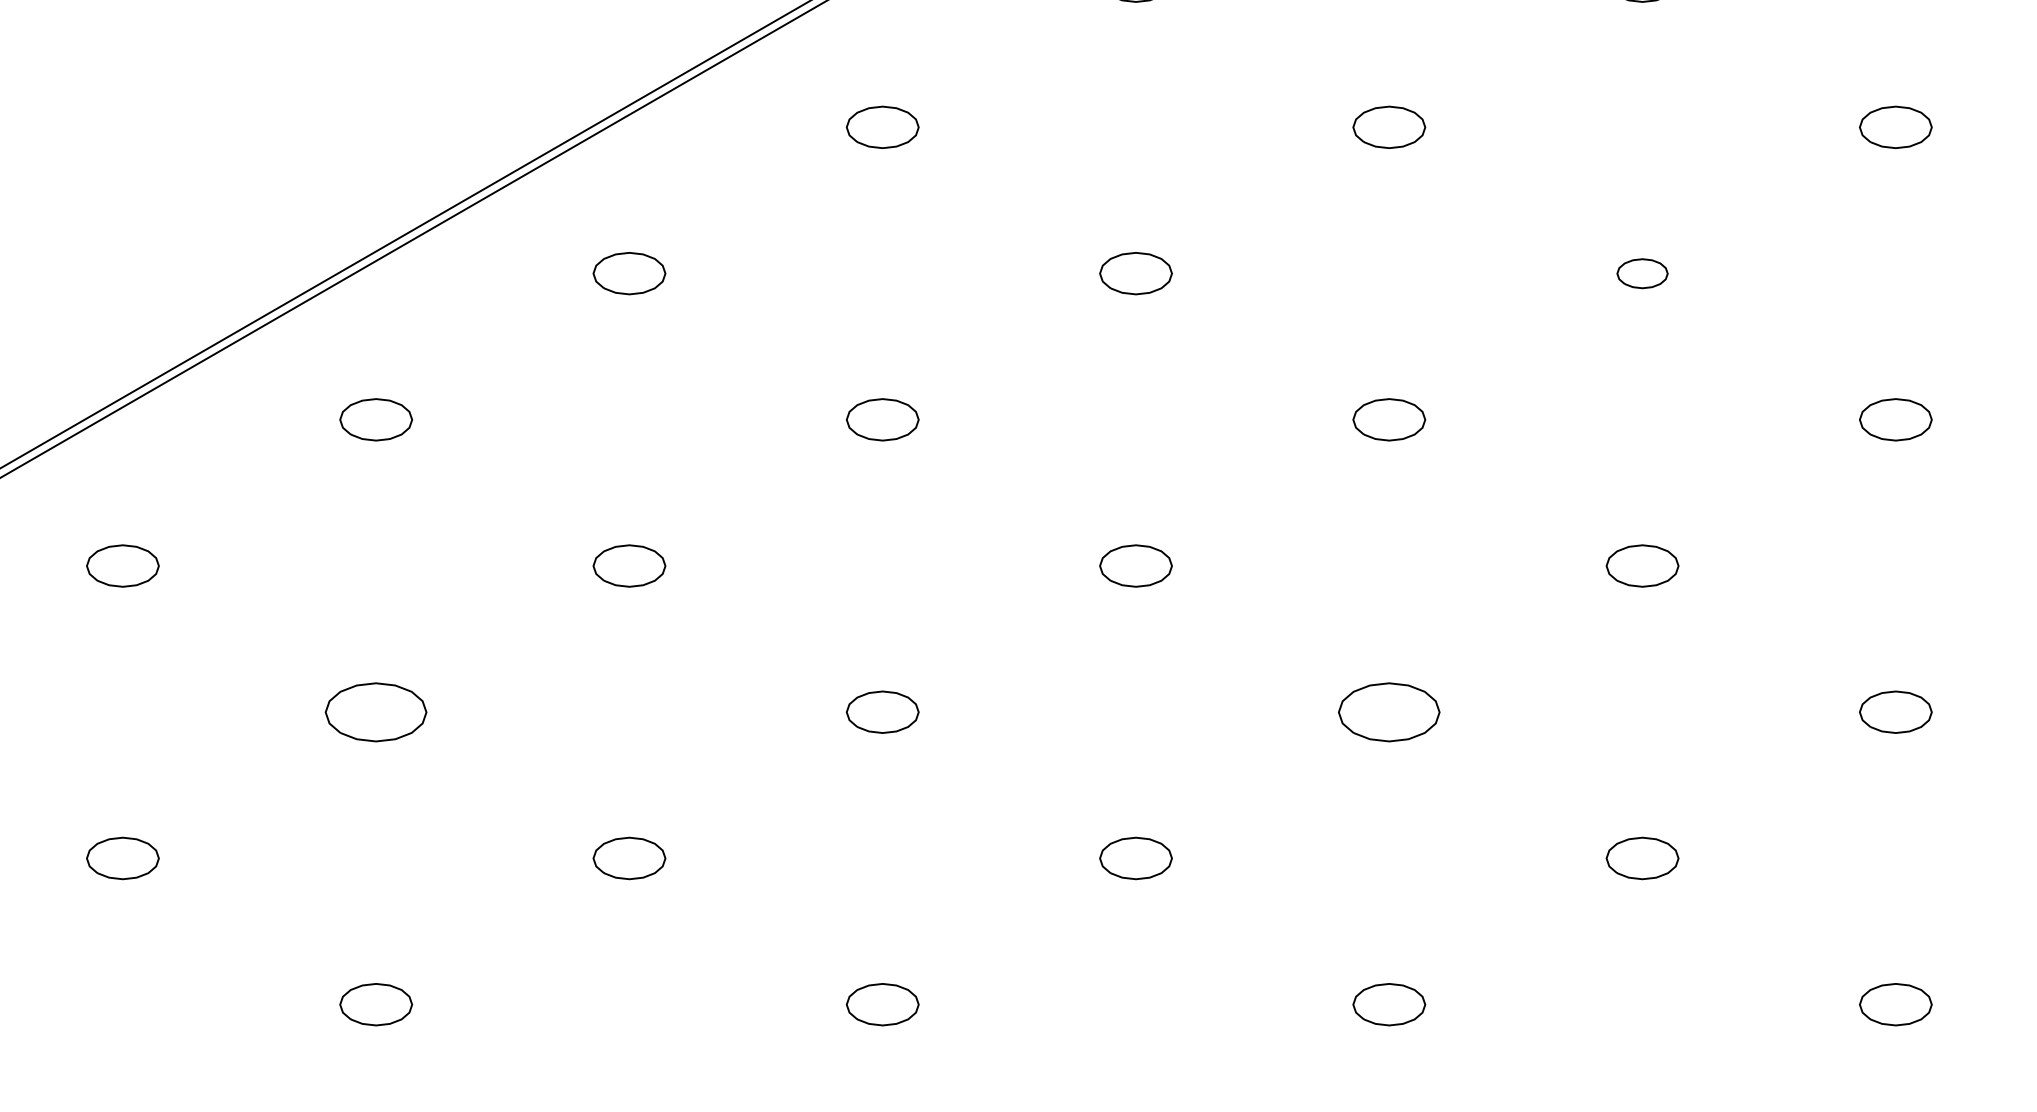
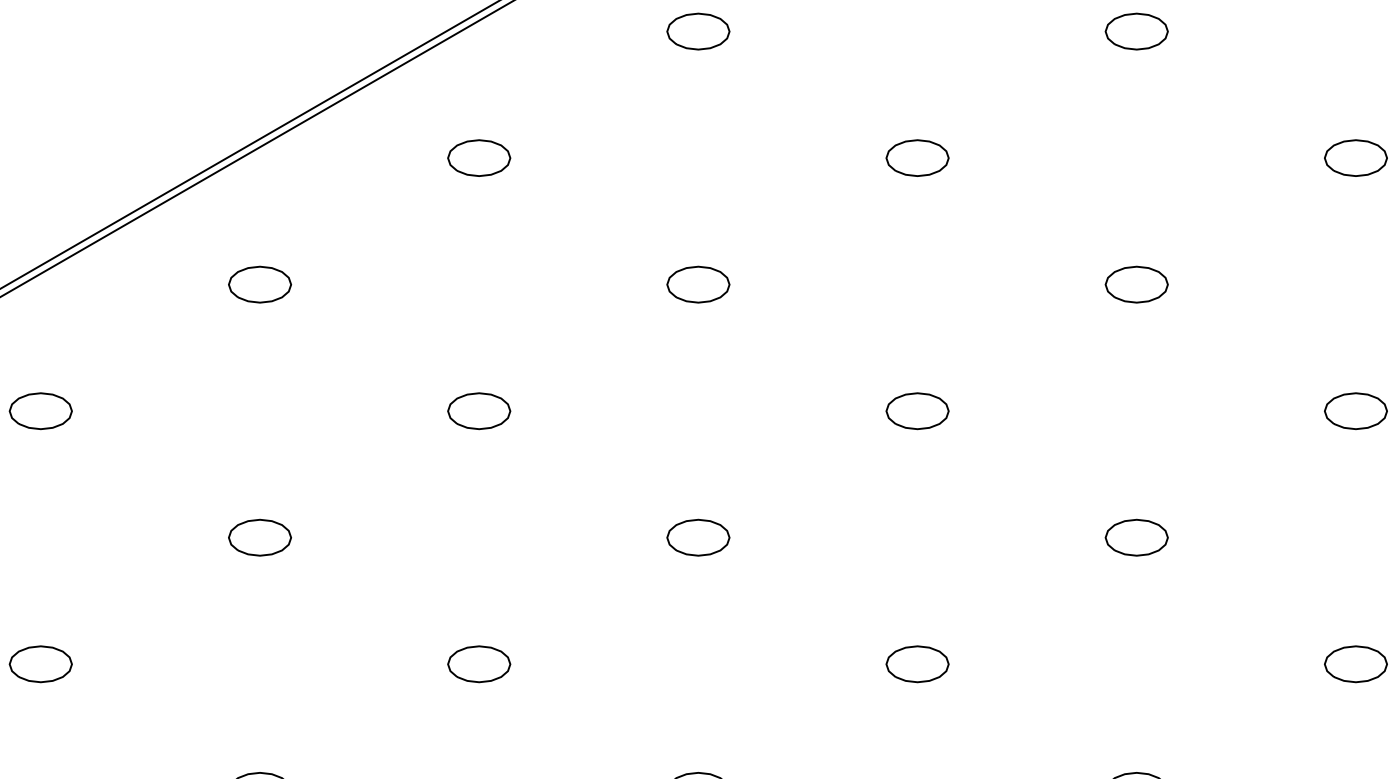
part: (1642, 273) -> (1355, 158), size x1.43
part: (376, 711) -> (260, 537), size x0.71
part: (1389, 711) -> (1136, 537), size x0.71

